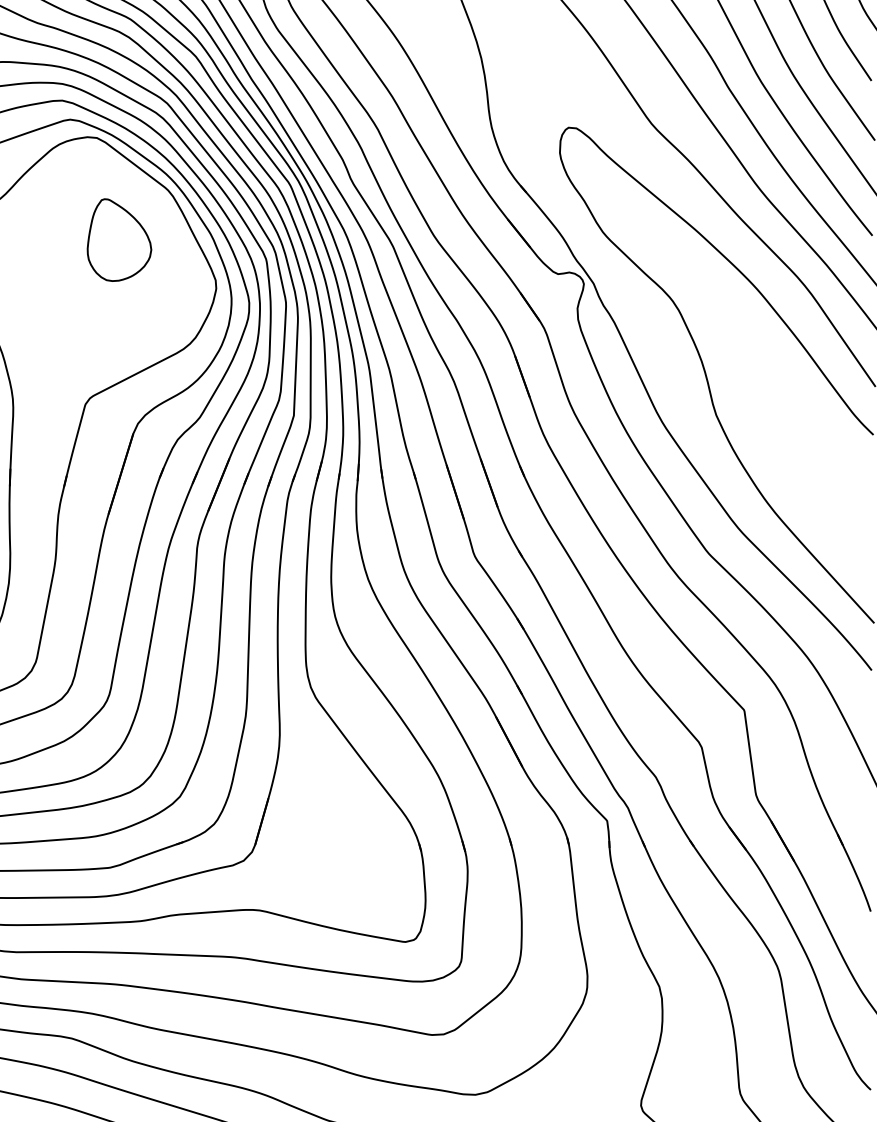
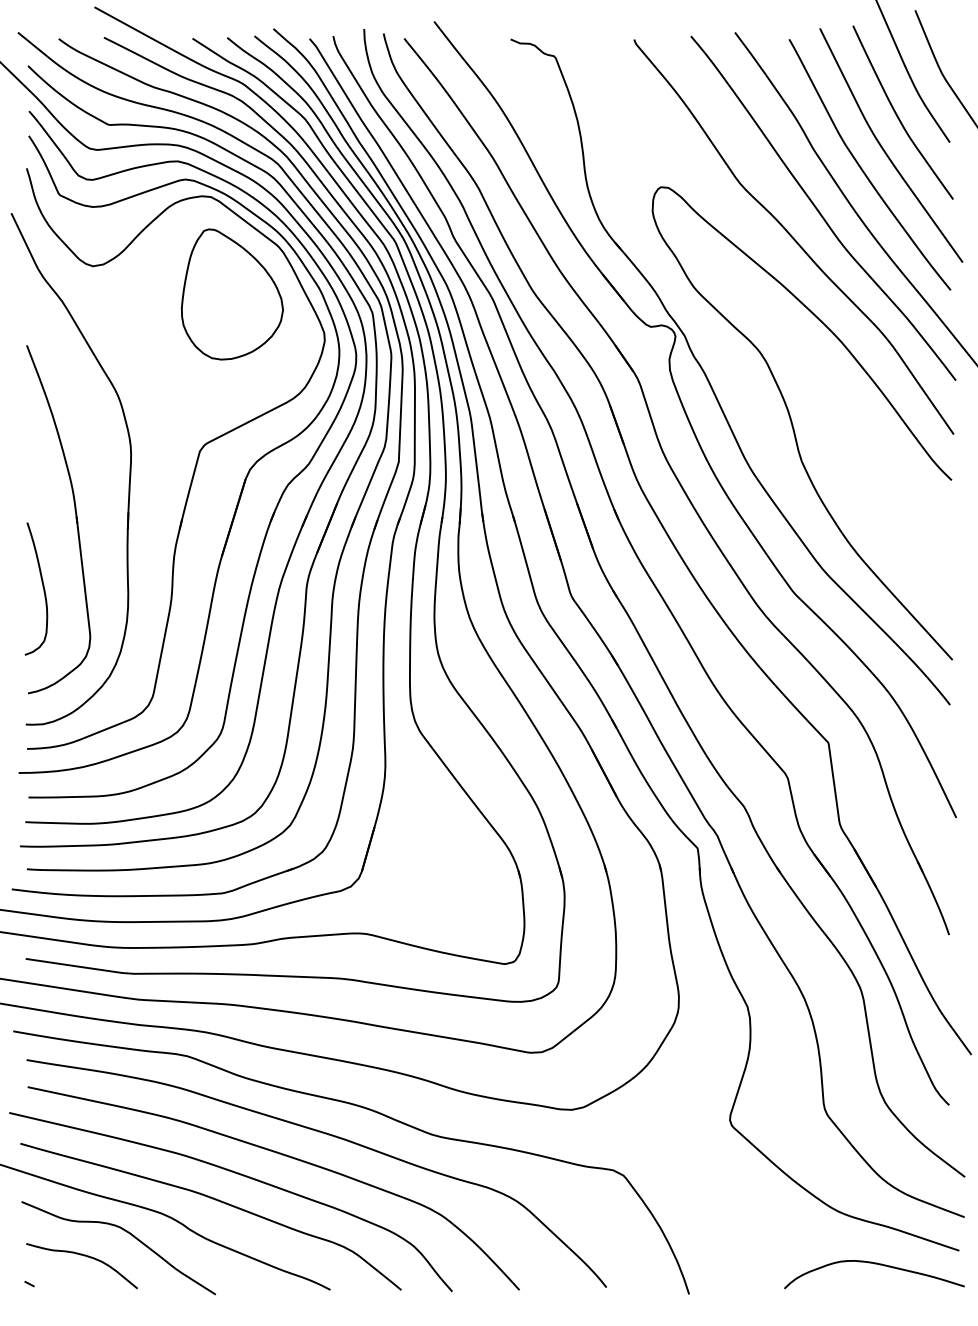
part: (119, 240) -> (232, 294), size x1.67

